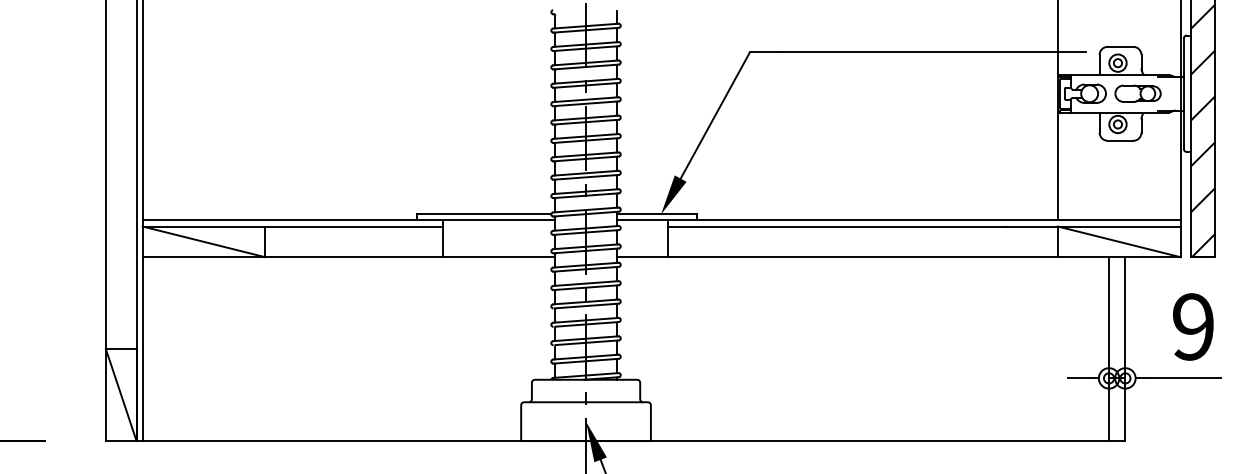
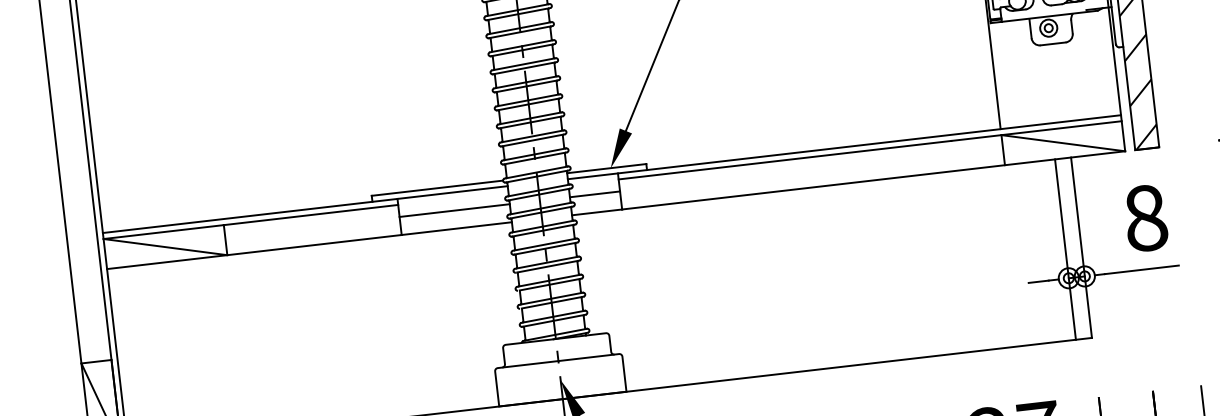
line: (499, 238) -> (454, 210), added
line: (641, 238) -> (594, 194), added
text: (1193, 326) -> (1145, 217), 9 -> 8

